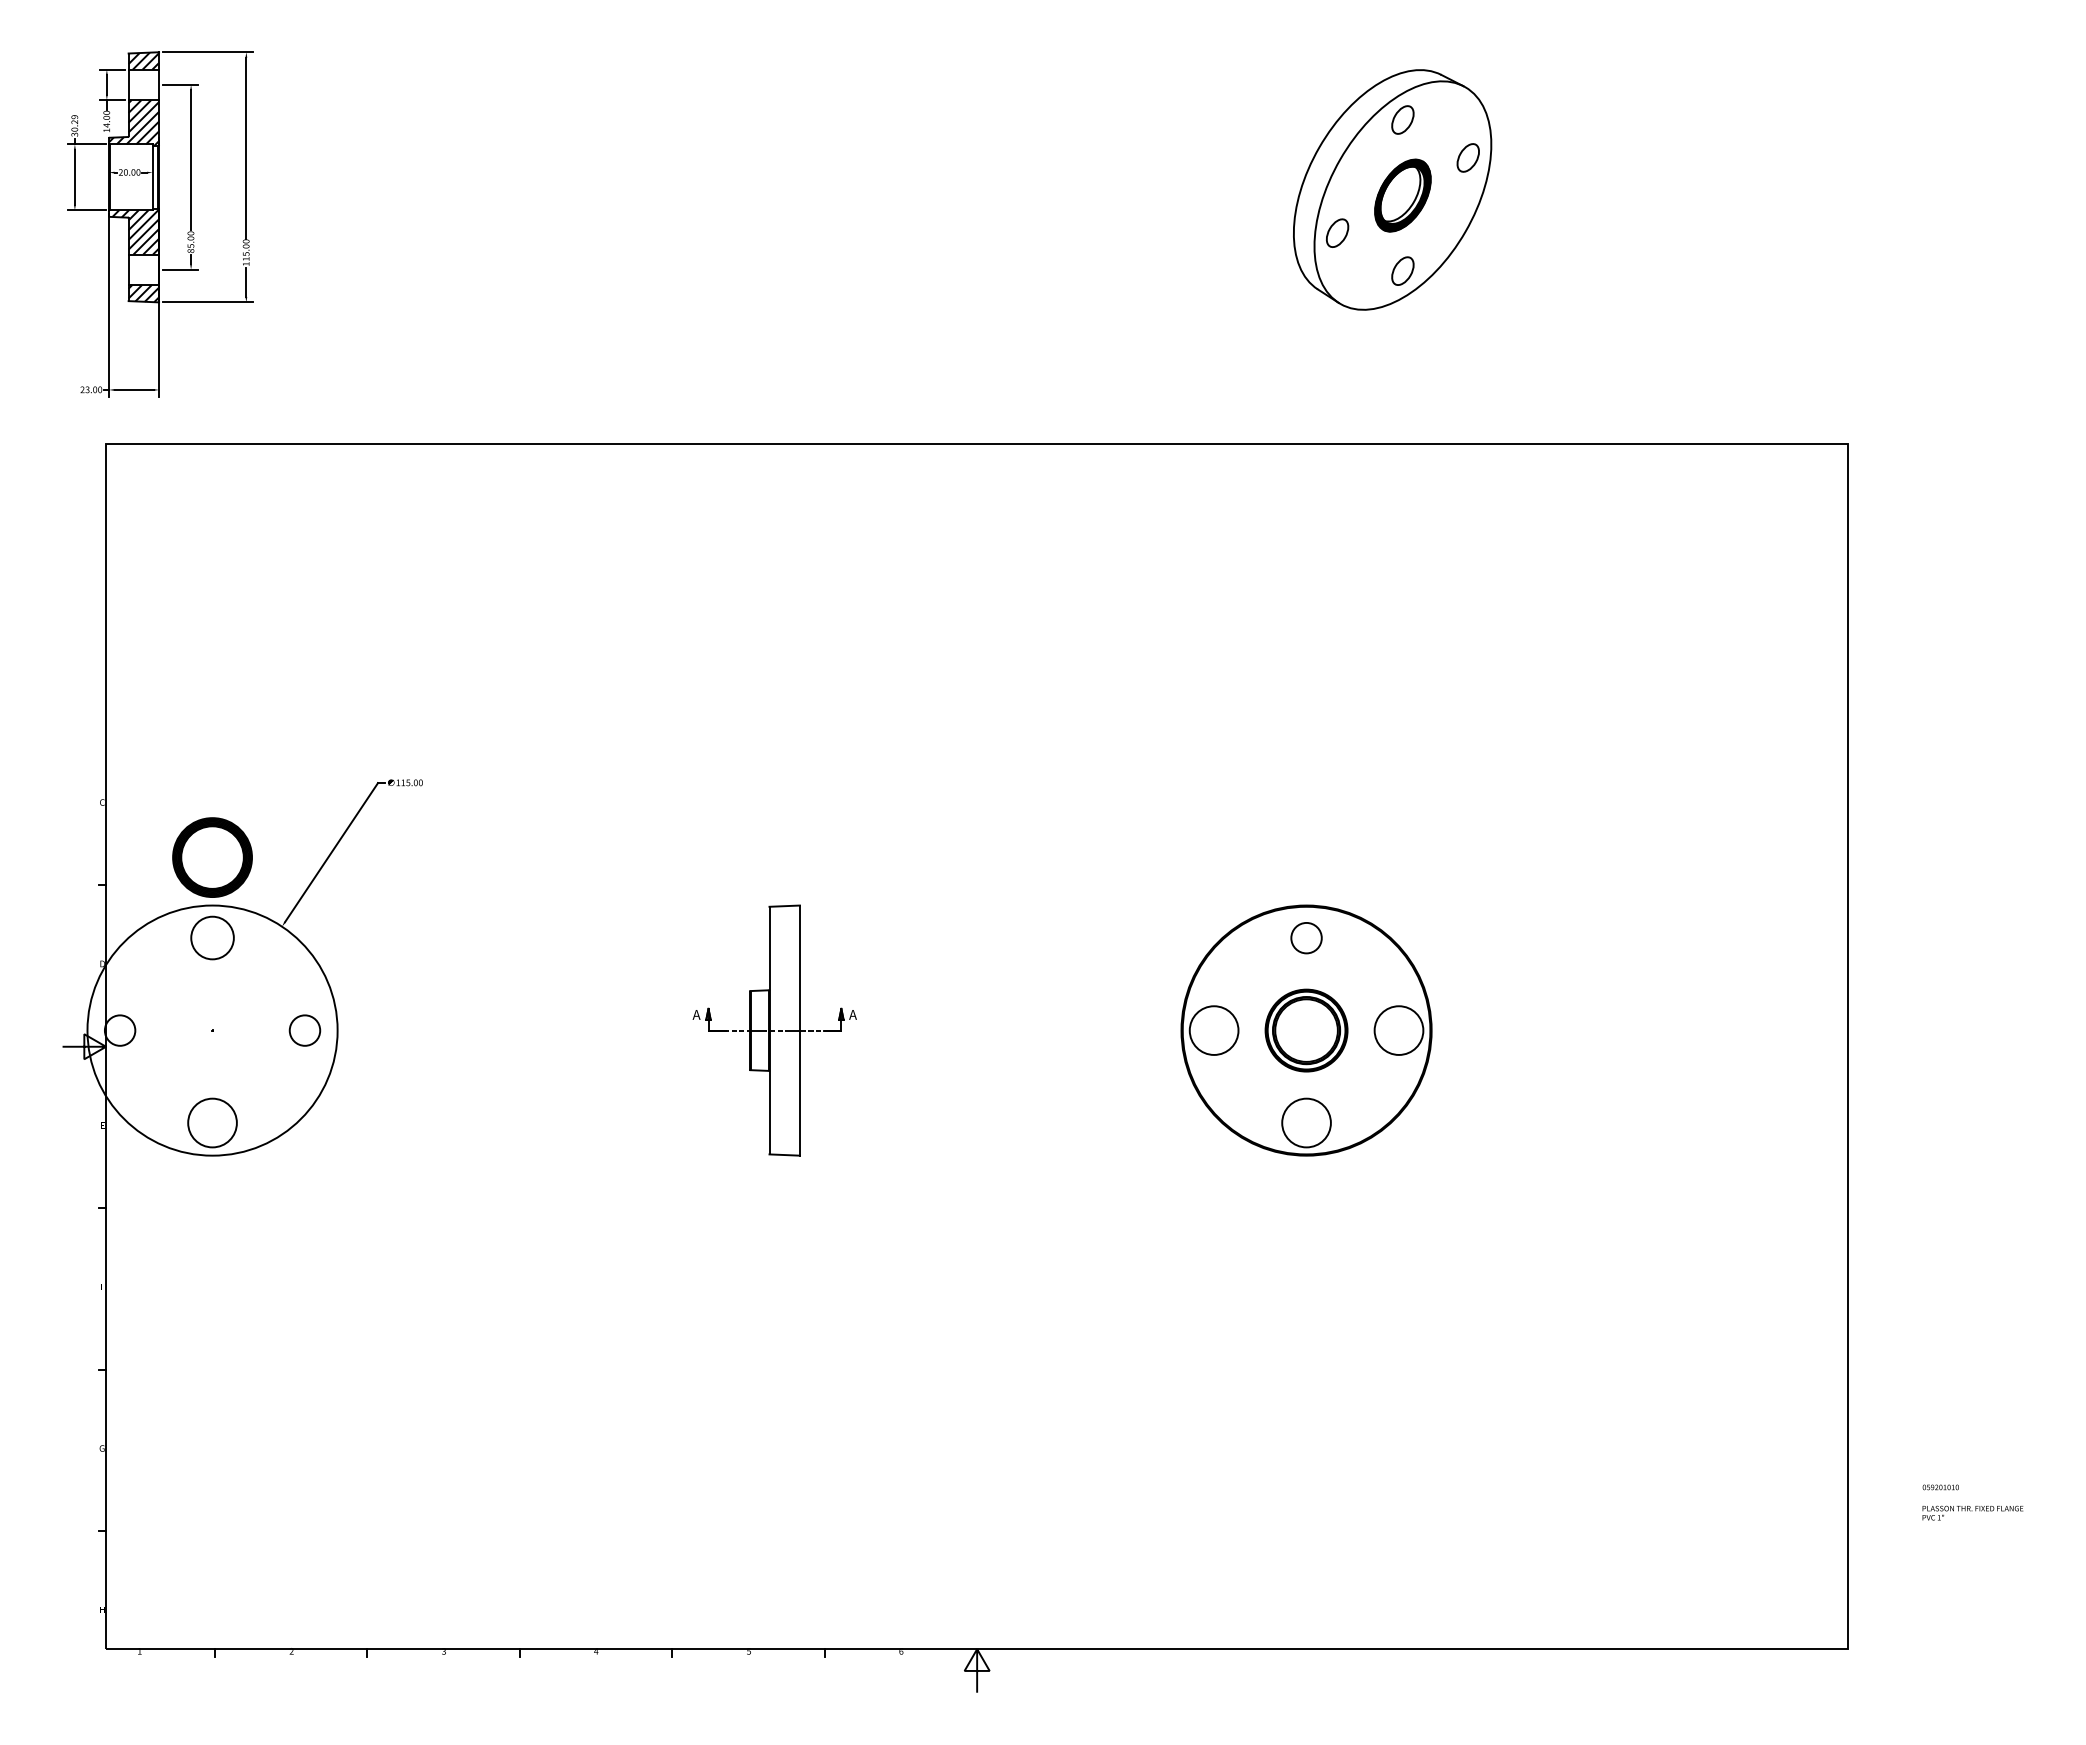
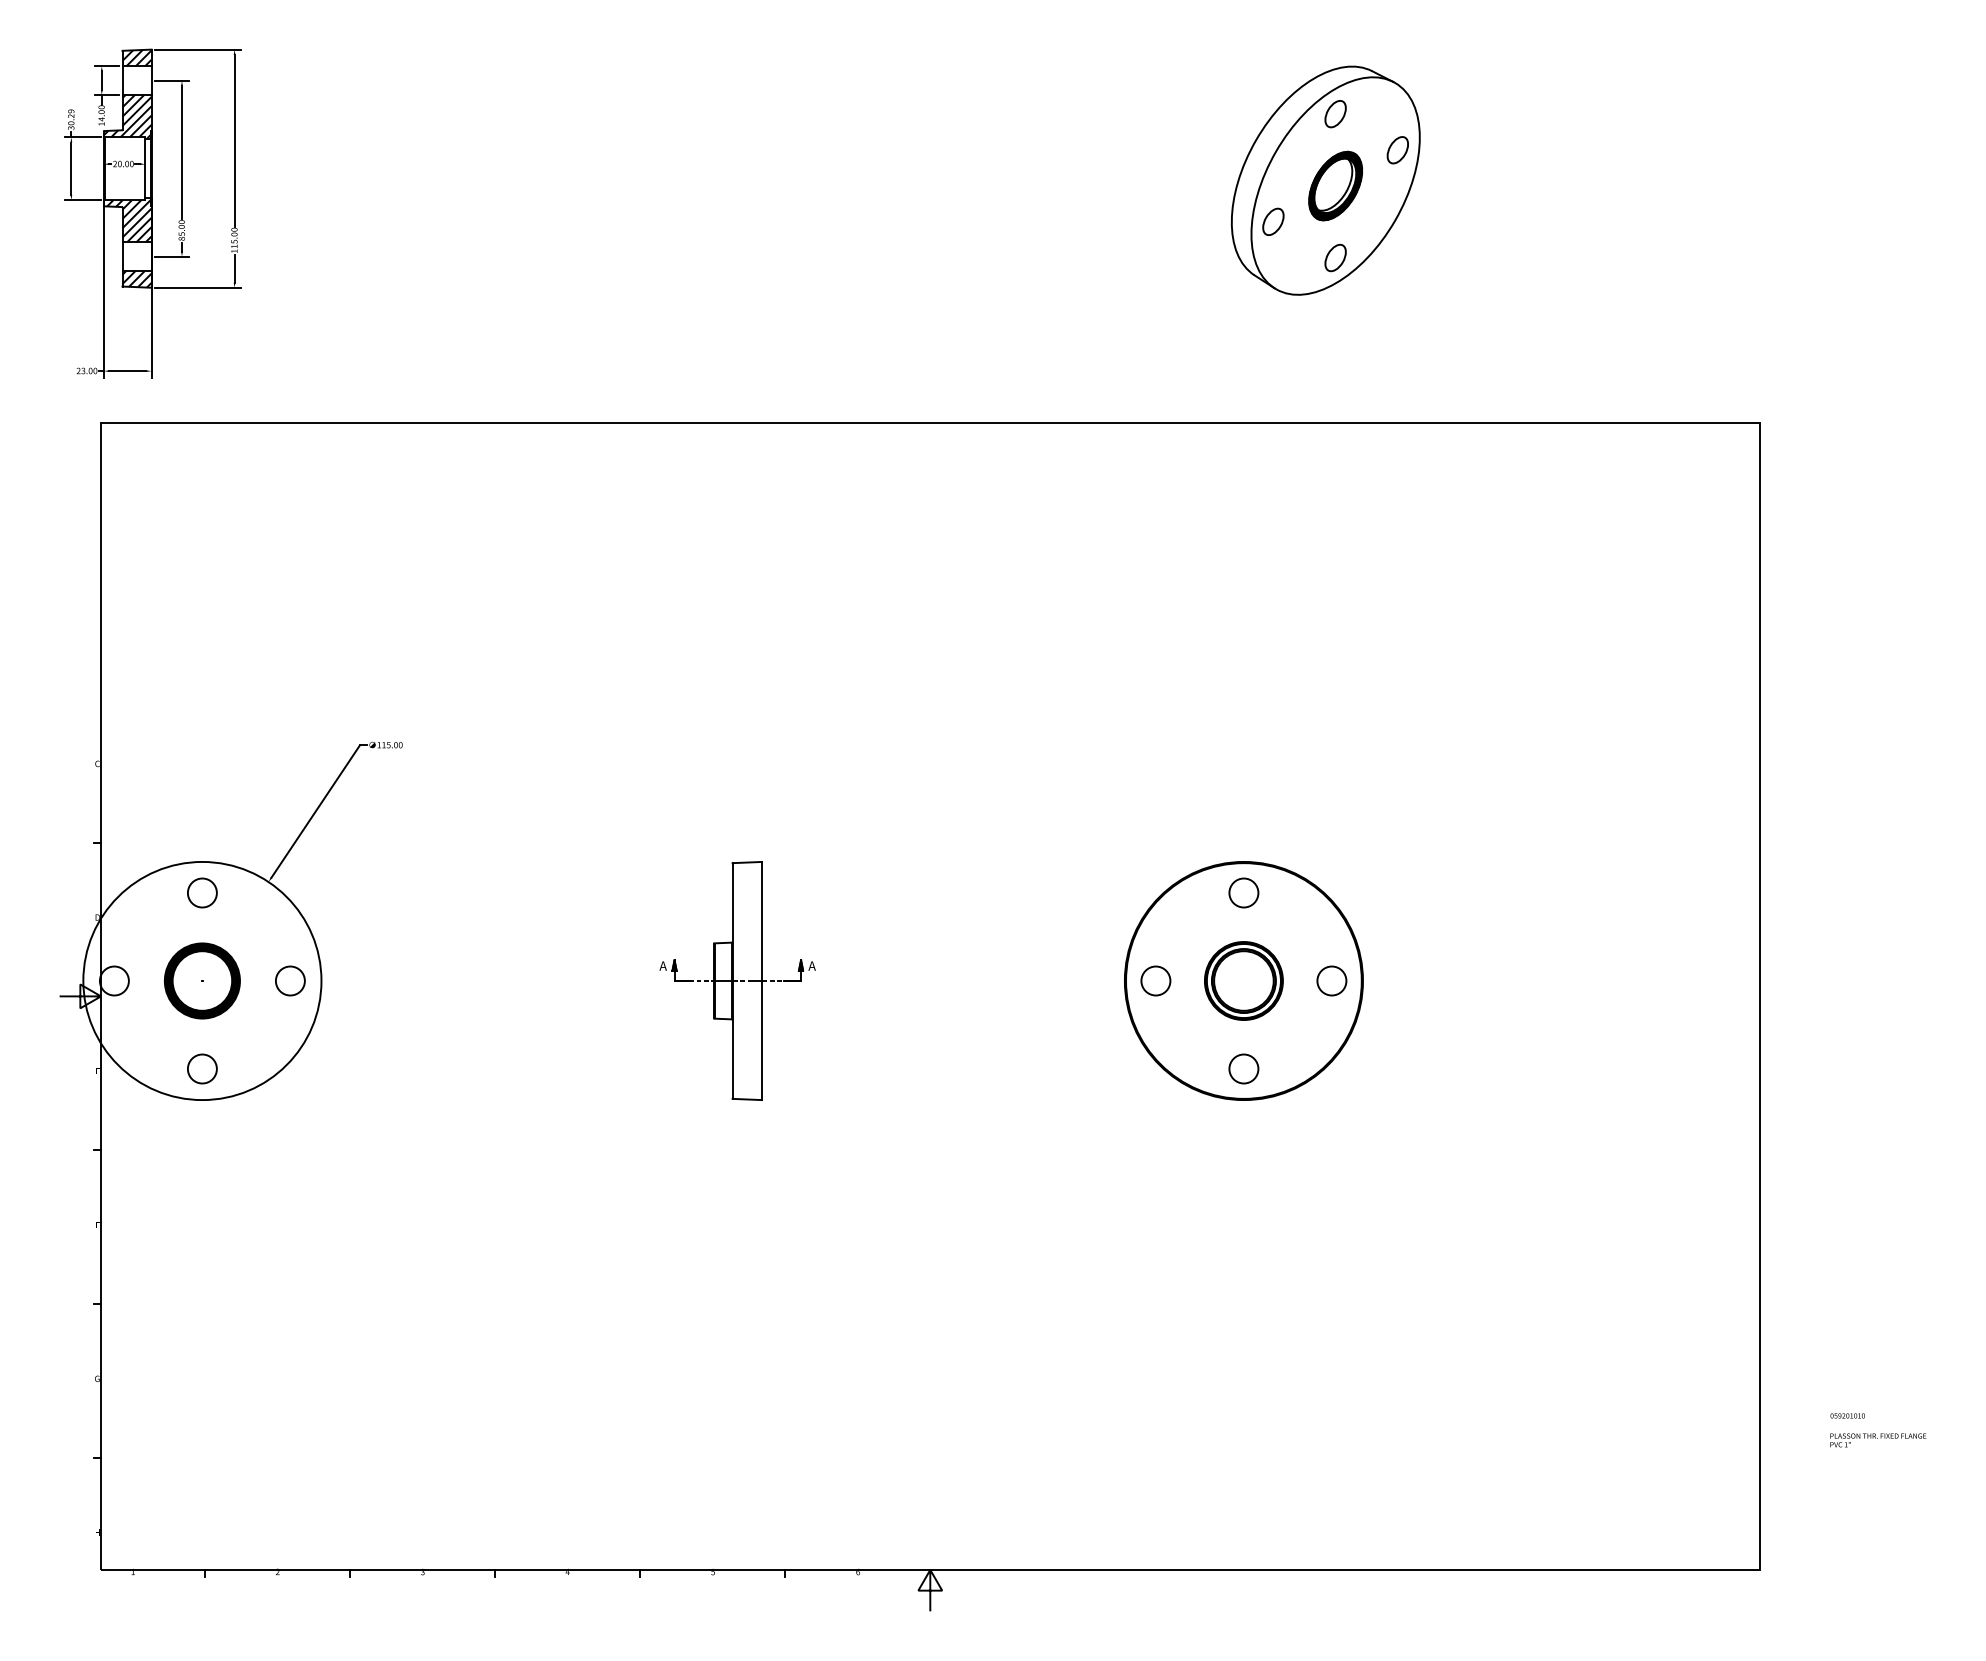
part: (212, 857) -> (202, 980), moved
circle: (212, 938) -> (202, 893), size x0.71
circle: (1213, 1030) -> (1155, 980), size x0.62
circle: (1398, 1030) -> (1331, 980), size x0.62
circle: (212, 1122) -> (202, 1068), size x0.62
circle: (1306, 1122) -> (1243, 1068), size x0.62

